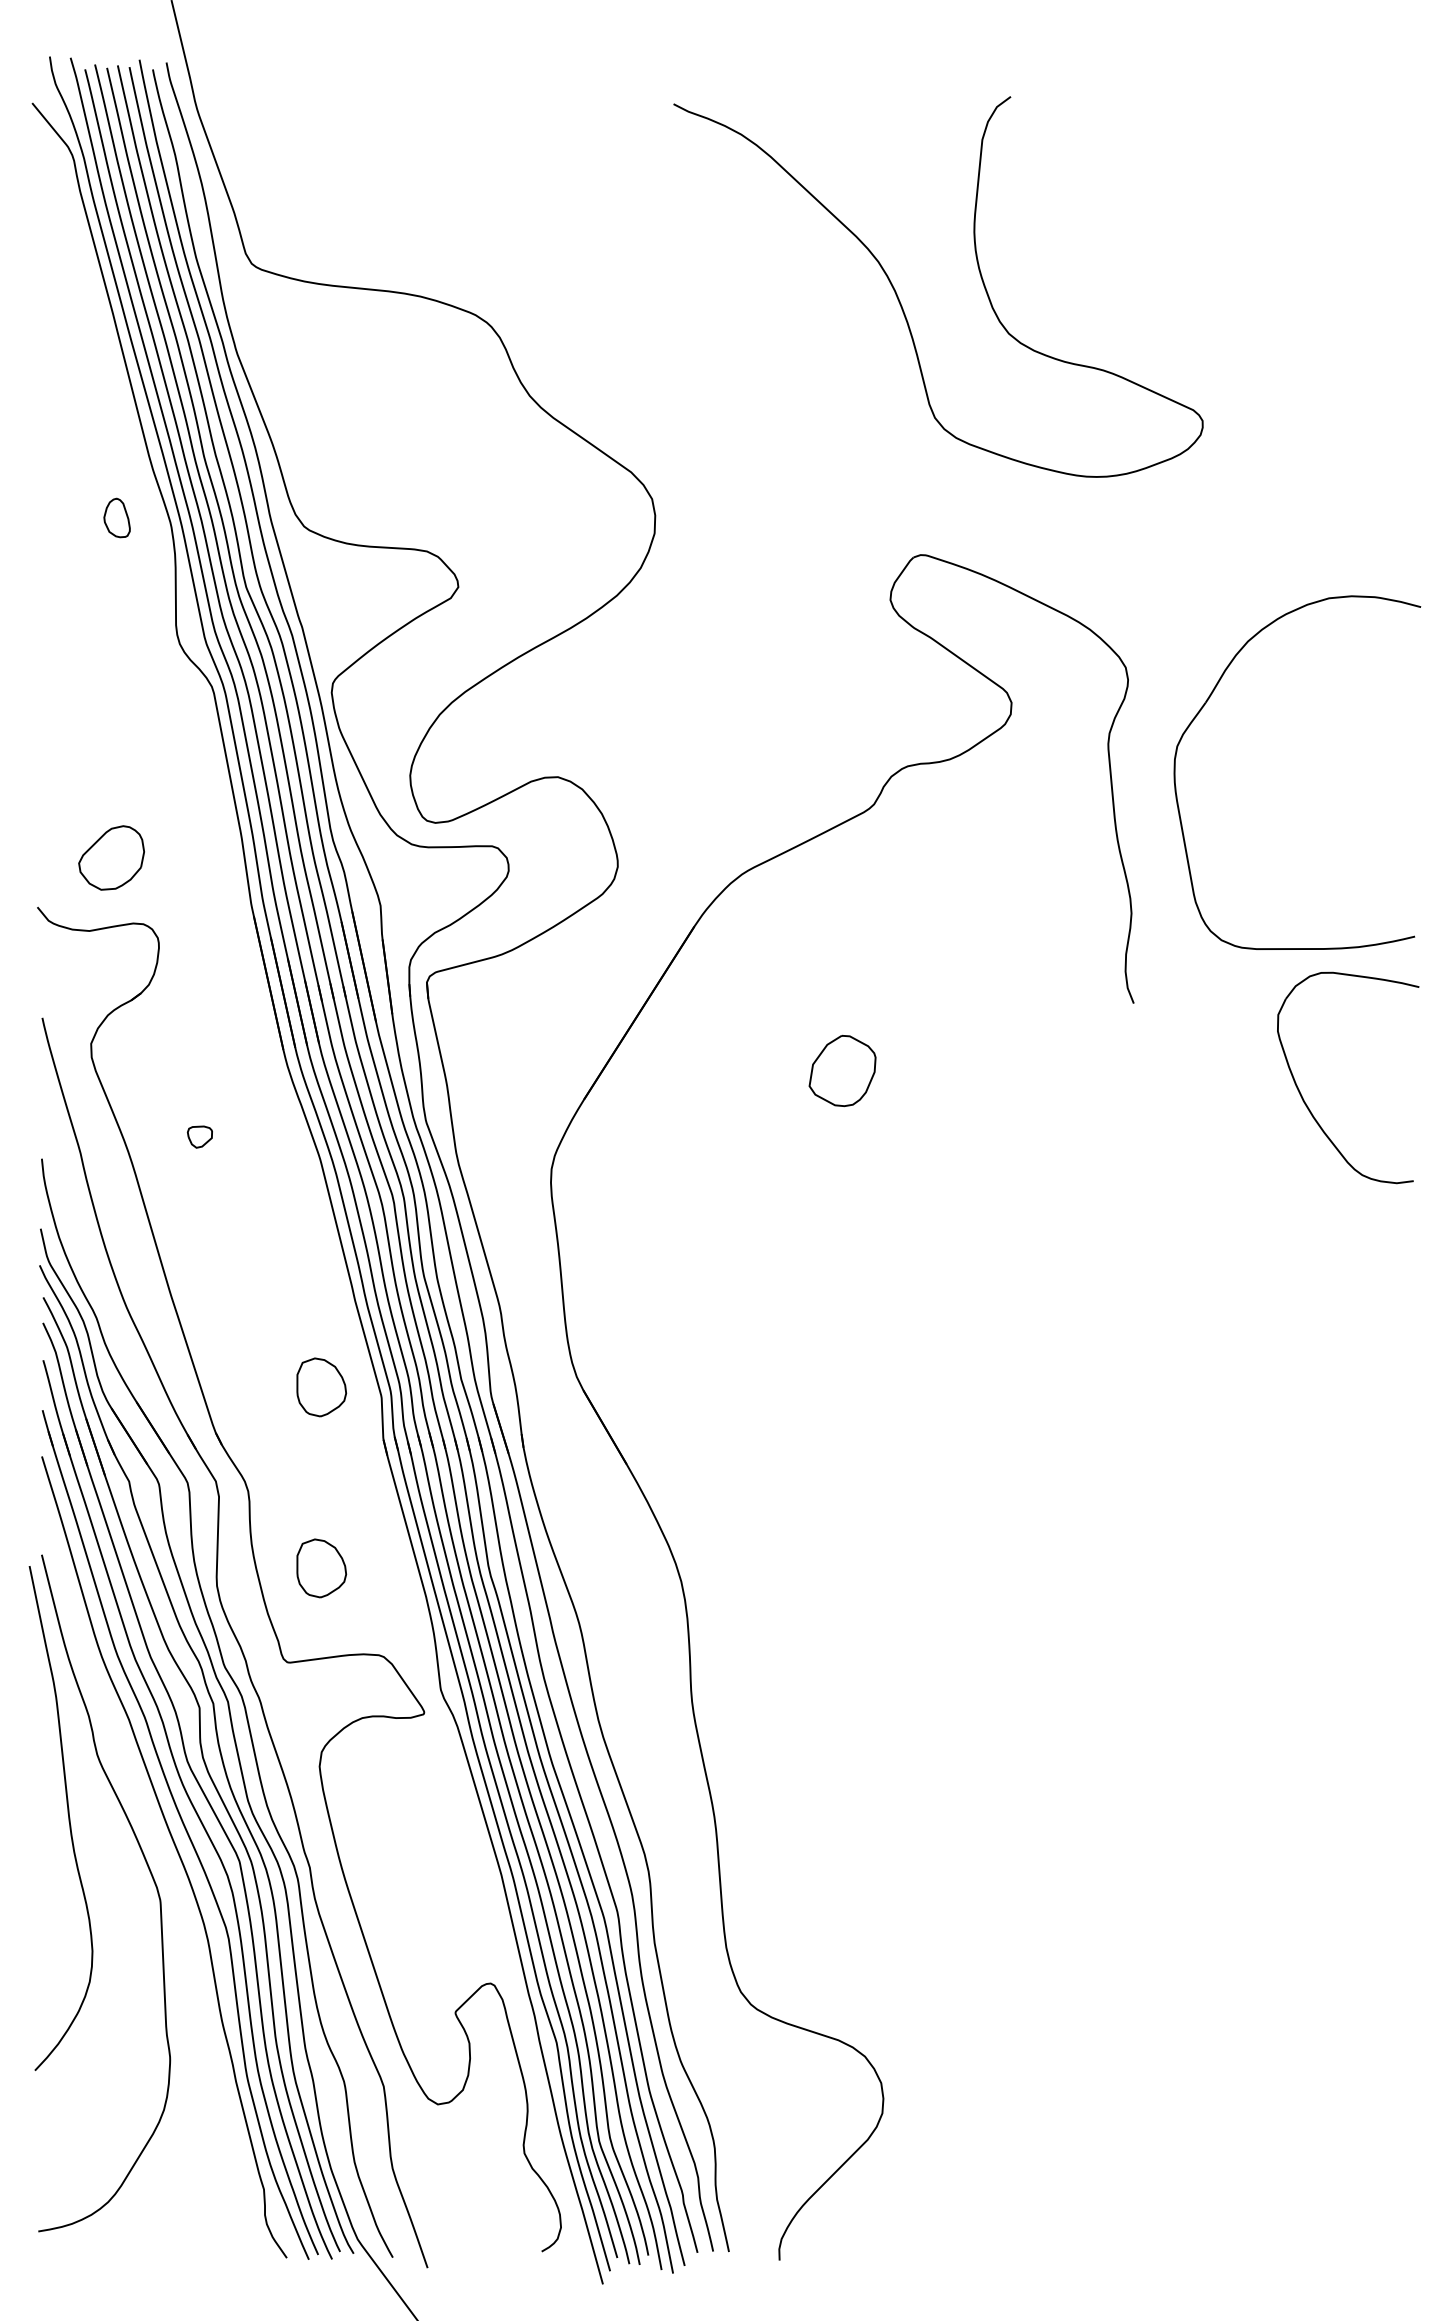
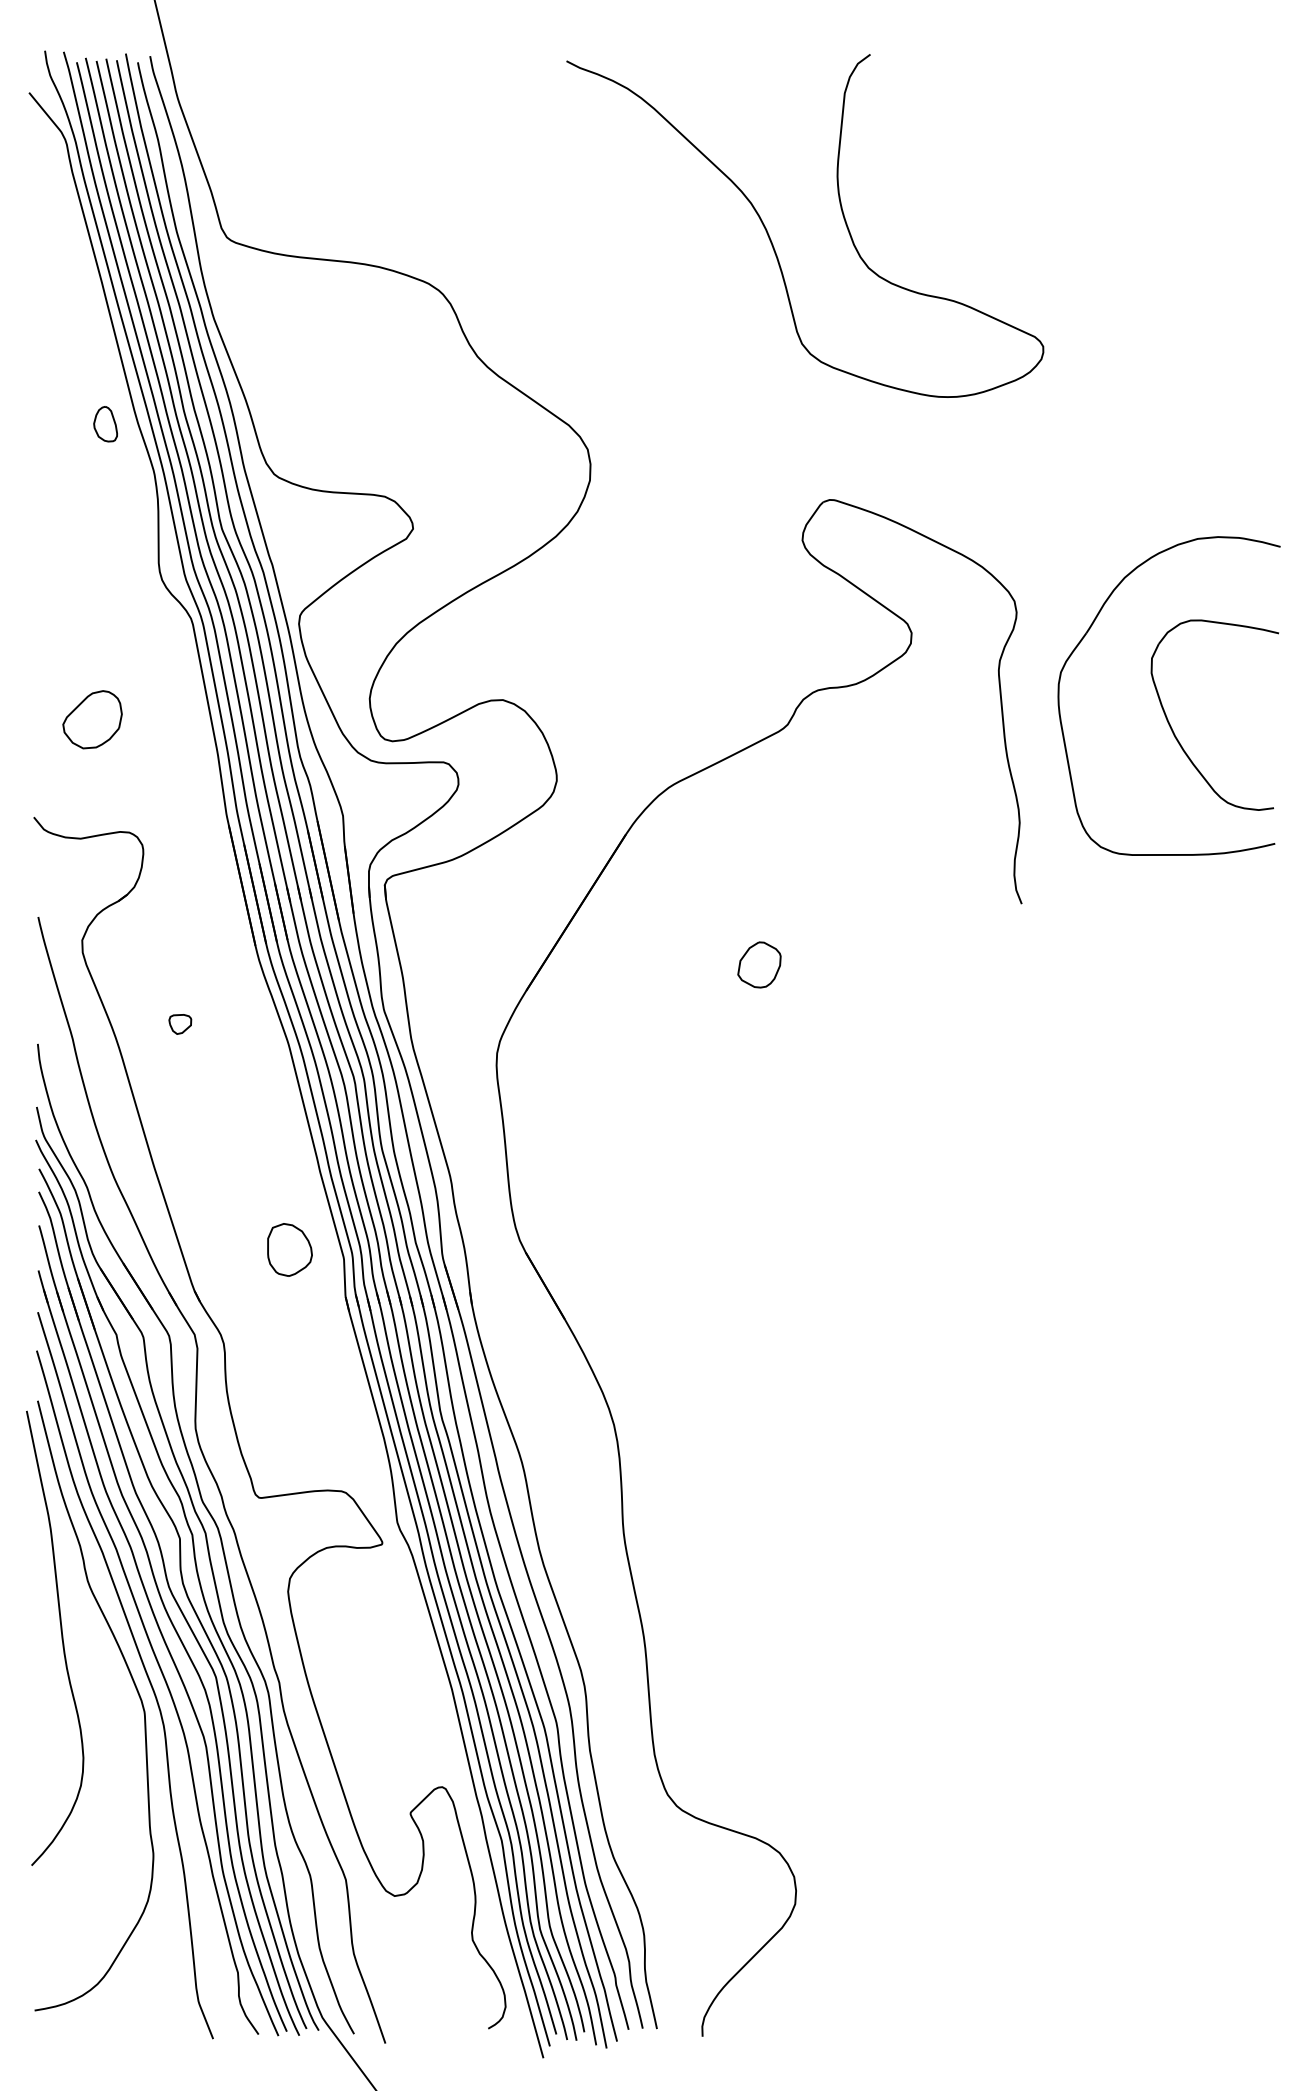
curve: (901, 303) -> (771, 240), moved
part: (116, 517) -> (105, 423), moved
part: (111, 857) -> (92, 719), moved
part: (842, 1071) -> (759, 965), size x0.71
part: (1303, 1097) -> (1174, 732), moved
part: (321, 1568) -> (289, 1413), removed
curve: (167, 1872) -> (151, 1687), added

